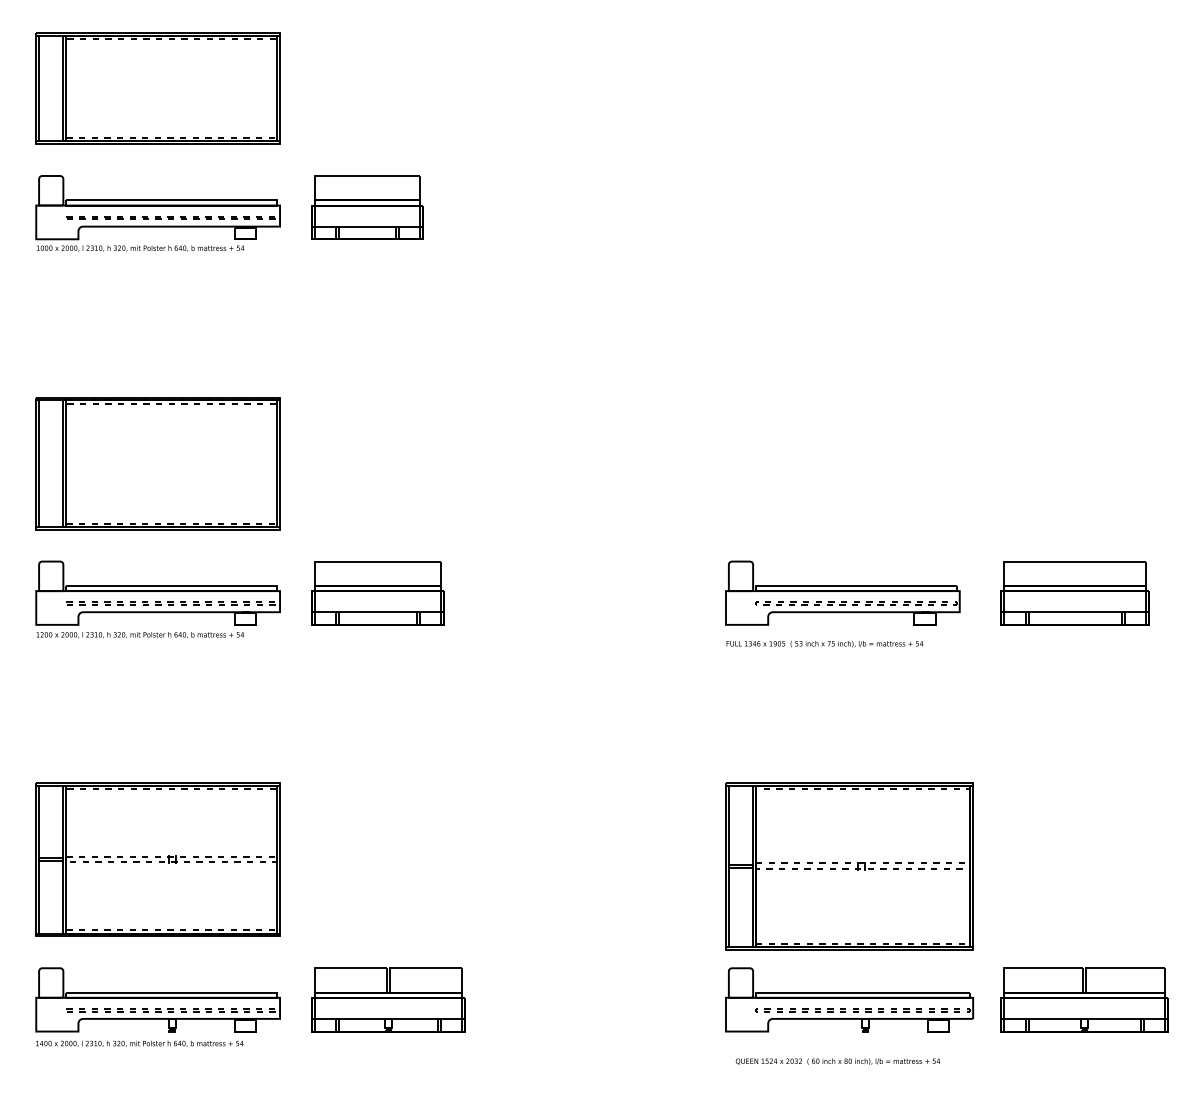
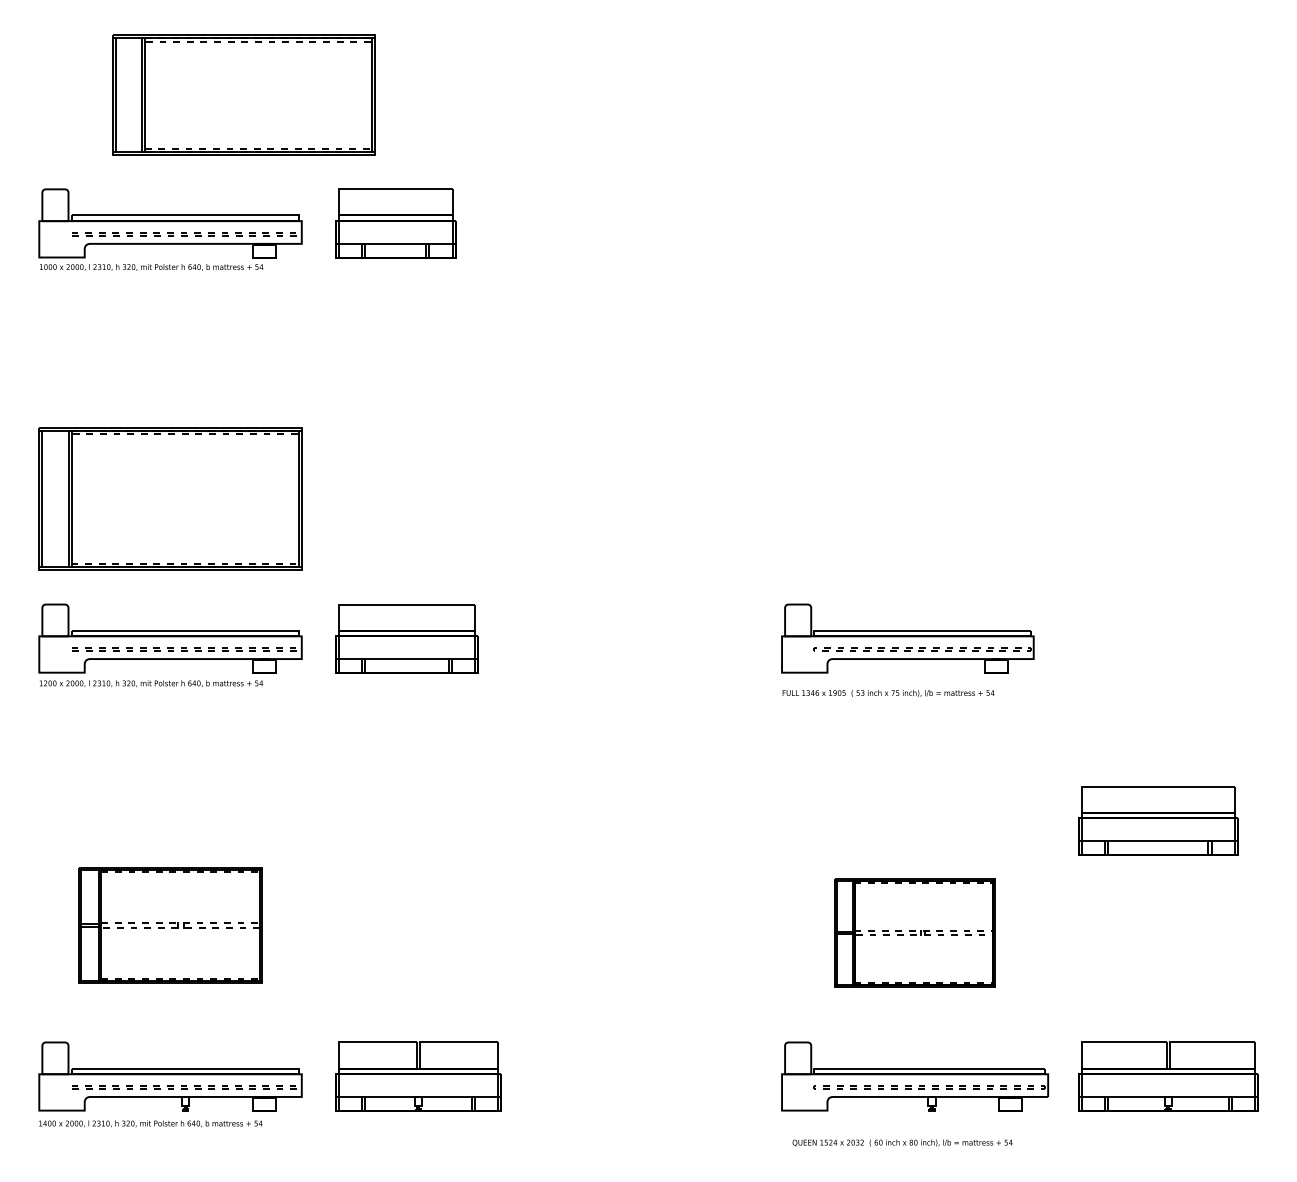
part: (157, 88) -> (243, 95), moved
part: (1074, 593) -> (1157, 820), moved
part: (157, 859) -> (169, 925), size x0.7
part: (849, 866) -> (915, 932), size x0.6

